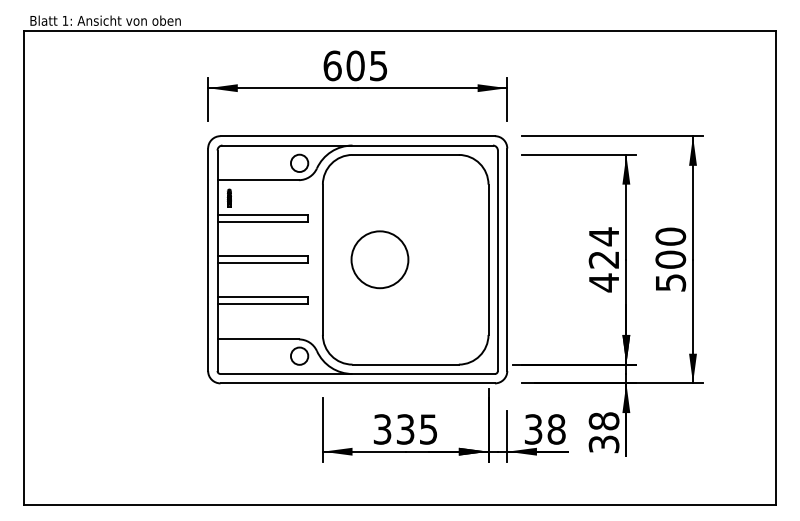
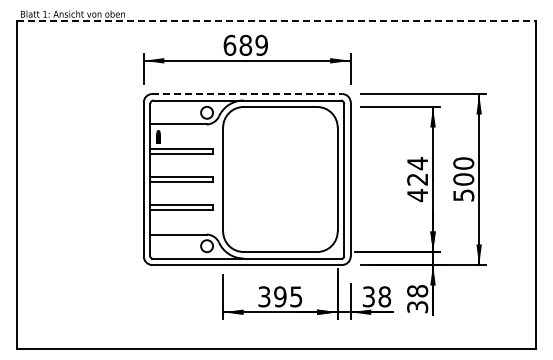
line: (400, 31) -> (276, 21), solid -> dashed
text: (366, 64) -> (253, 44), 605 -> 689
line: (358, 136) -> (247, 94), solid -> dashed
circle: (379, 259) -> (262, 179), removed
text: (405, 428) -> (280, 296), 335 -> 395

